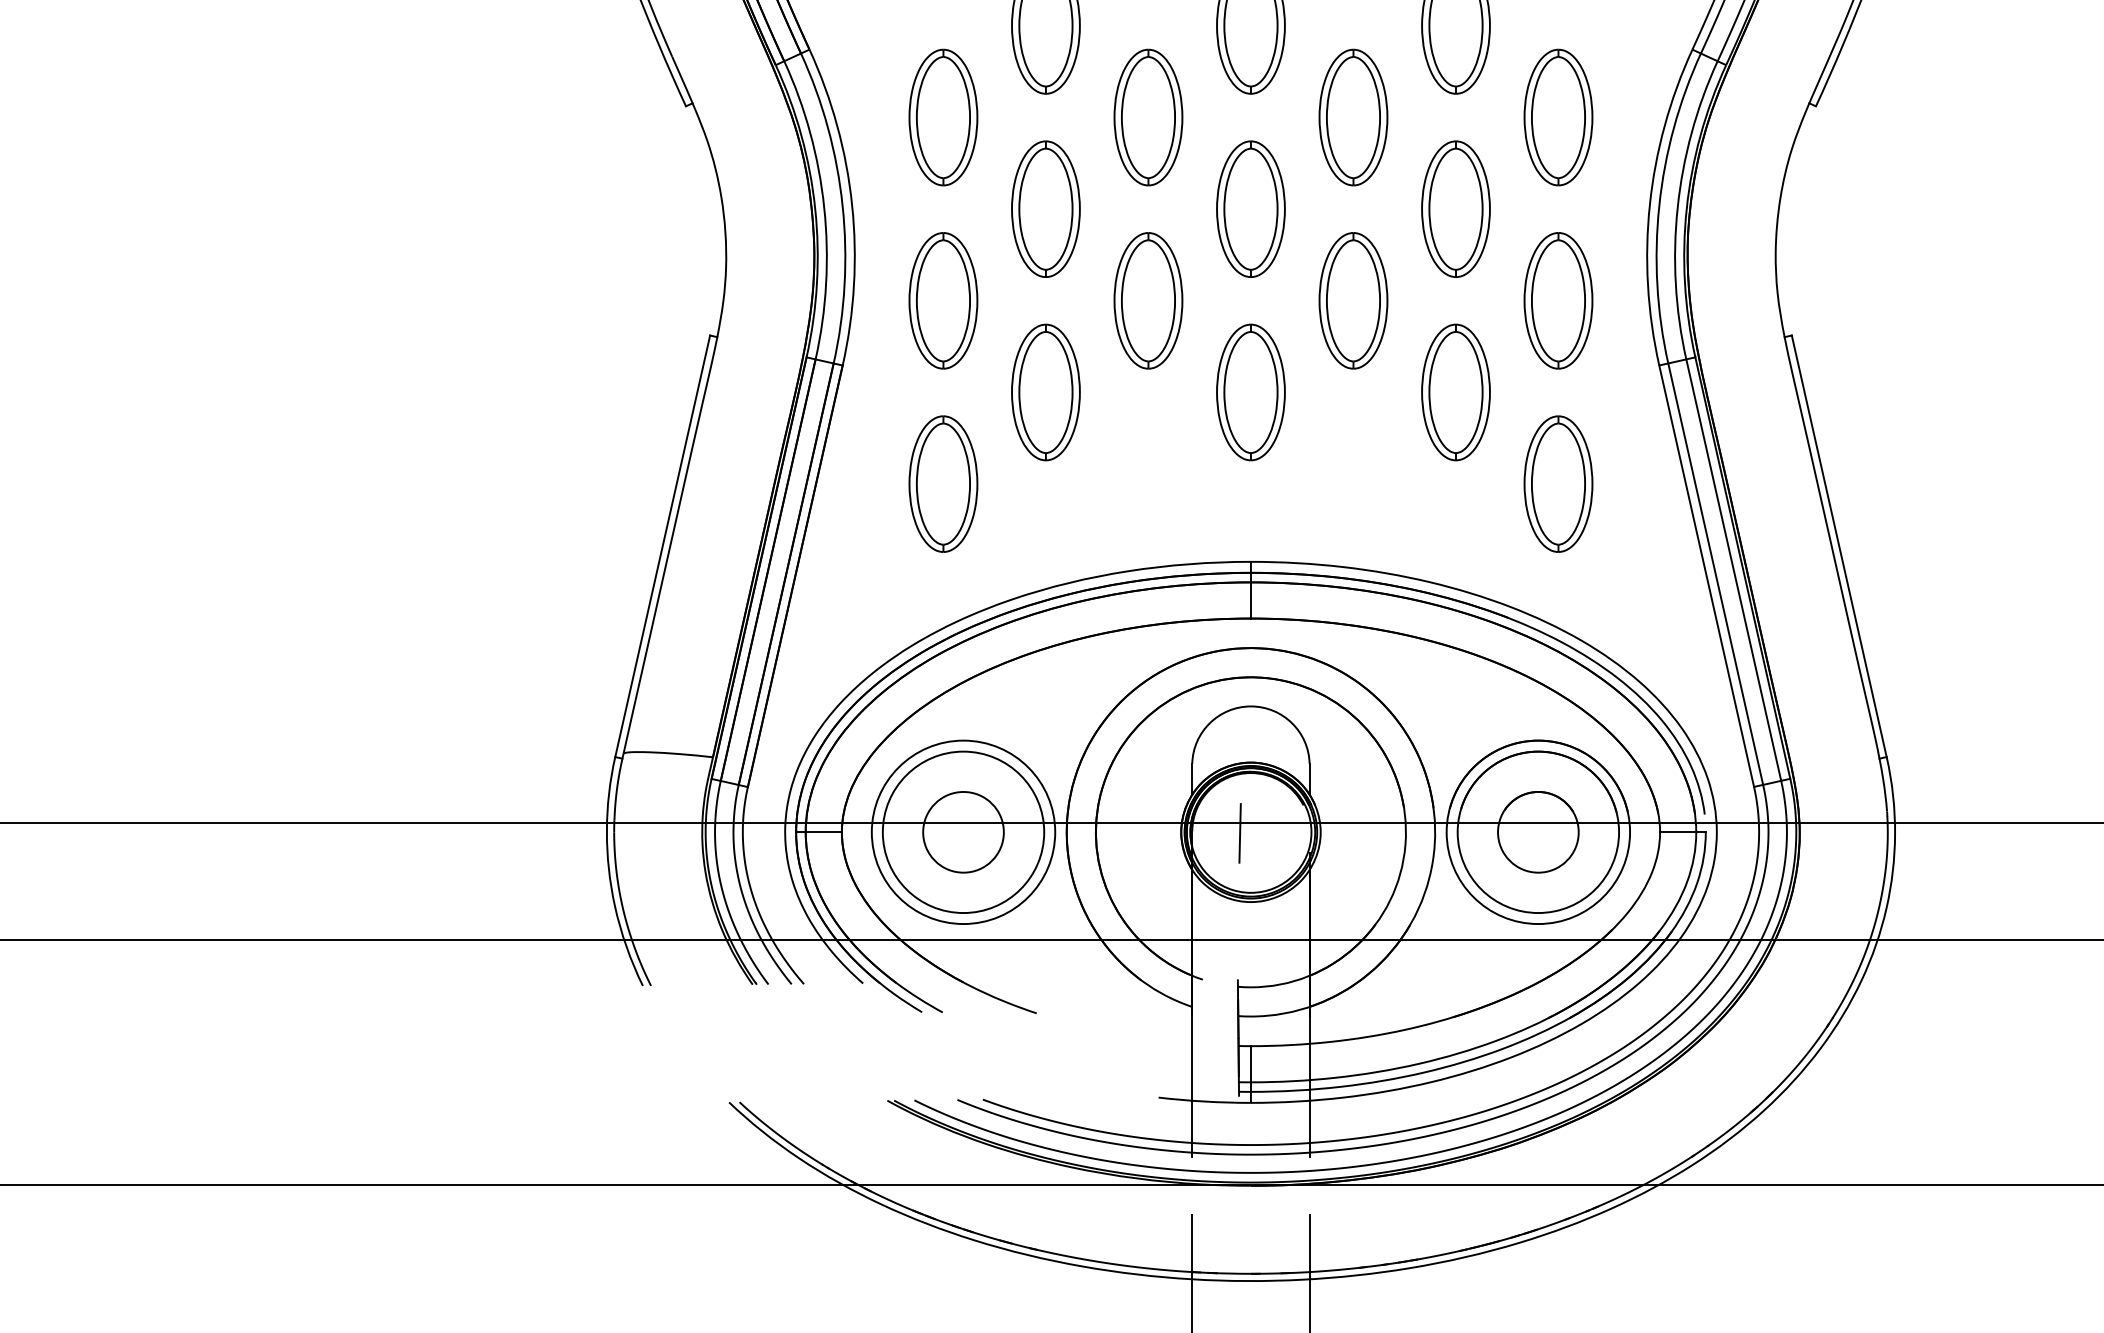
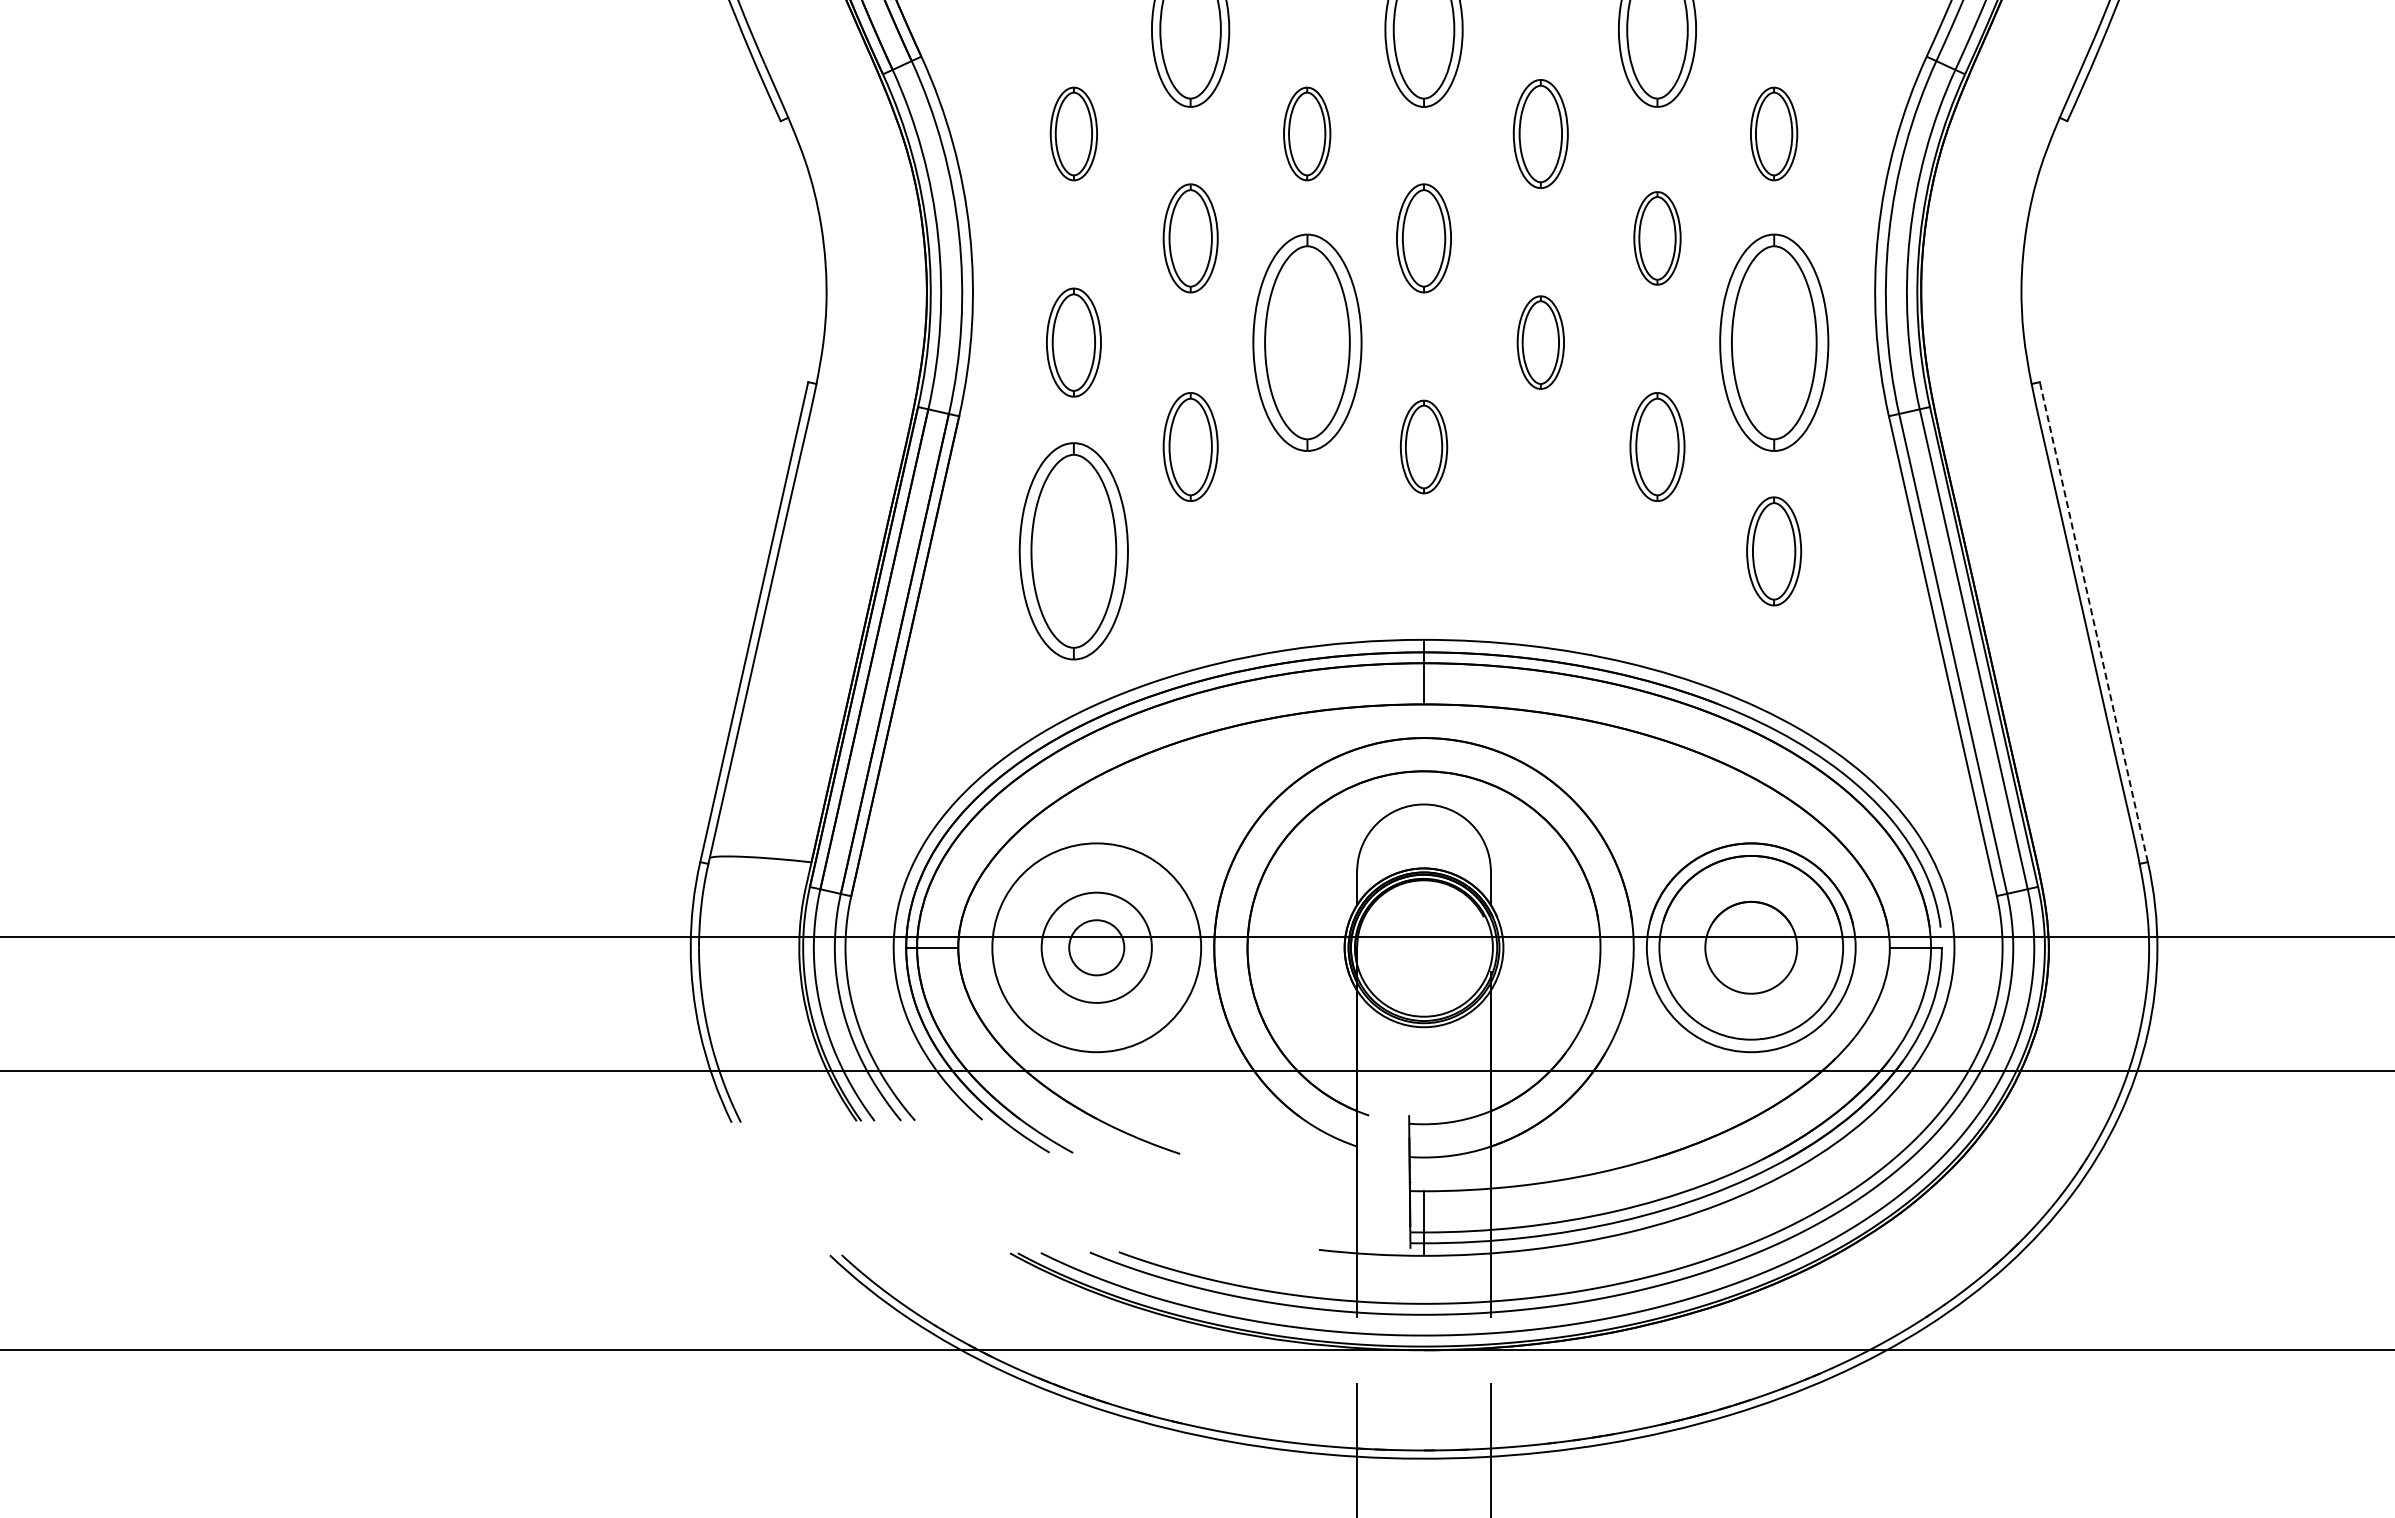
part: (943, 117) -> (1073, 133), size x0.6
part: (1147, 117) -> (1306, 133), size x0.6
part: (1353, 117) -> (1540, 133), size x0.7
part: (1557, 117) -> (1773, 133), size x0.6
part: (1045, 209) -> (1190, 238), size x0.7
part: (1250, 209) -> (1423, 238), size x0.7
part: (1456, 209) -> (1657, 238), size x0.6
part: (943, 300) -> (1073, 342), size x0.7
part: (1147, 300) -> (1306, 342), size x1.4
part: (1353, 300) -> (1540, 342), size x0.6
part: (1557, 300) -> (1773, 342), size x1.4
part: (1045, 392) -> (1190, 446), size x0.7
part: (1250, 392) -> (1423, 446), size x0.6
part: (1456, 392) -> (1657, 446), size x0.7
part: (943, 484) -> (1073, 551), size x1.4
part: (1557, 484) -> (1773, 551), size x0.7
line: (1838, 546) -> (2093, 622), solid -> dashed
circle: (963, 832) -> (1096, 947), size x0.6
circle: (963, 832) -> (1096, 947), size x0.6
line: (1239, 832) -> (1411, 948), removed

